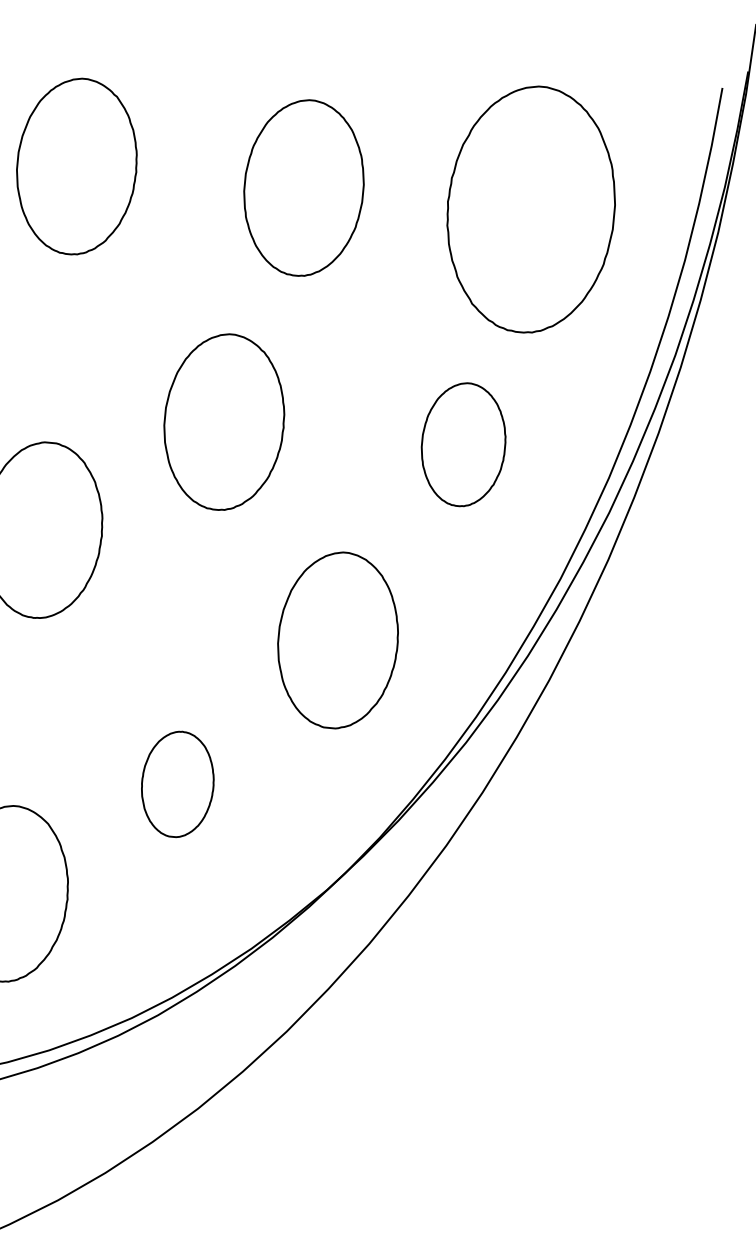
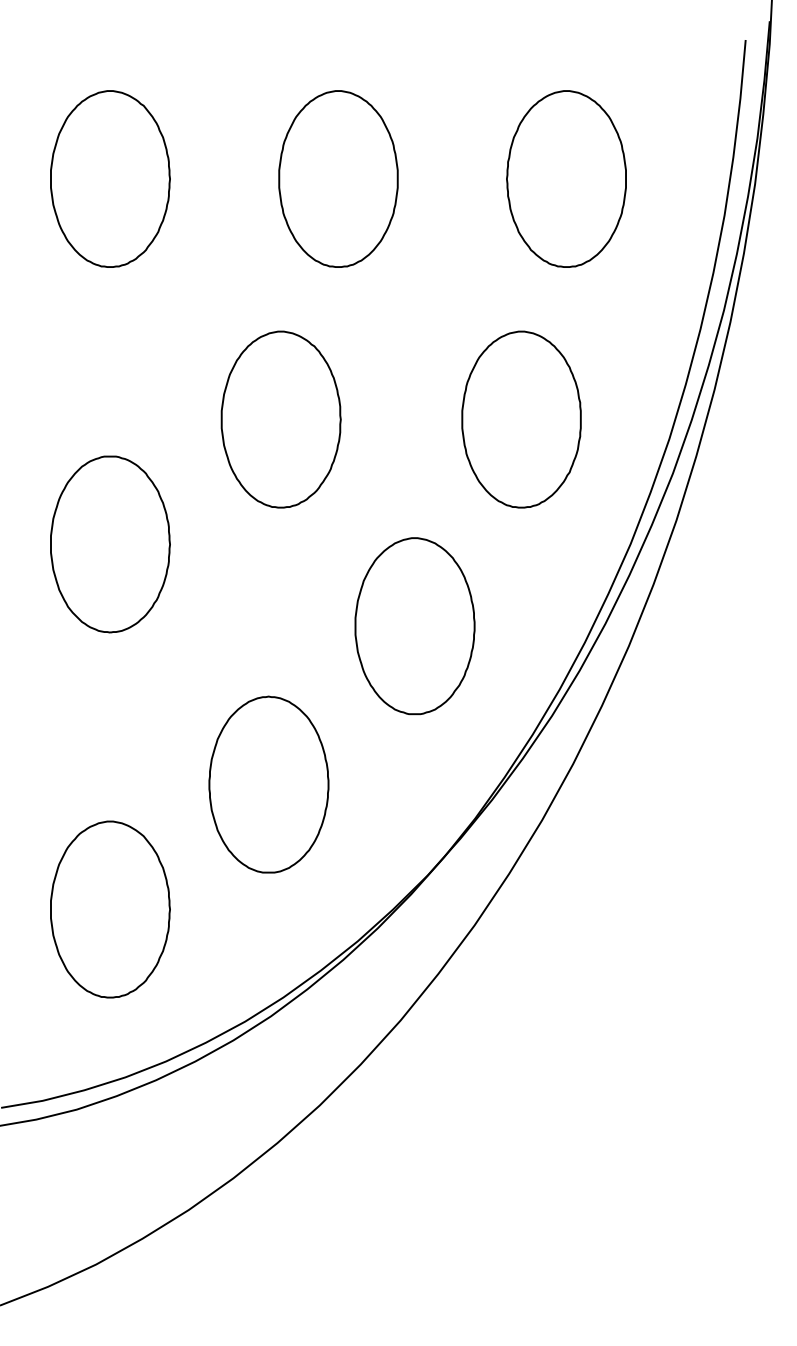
part: (531, 208) -> (566, 178), size x0.71
part: (463, 444) -> (521, 419), size x1.43
part: (177, 784) -> (268, 784), size x1.67

